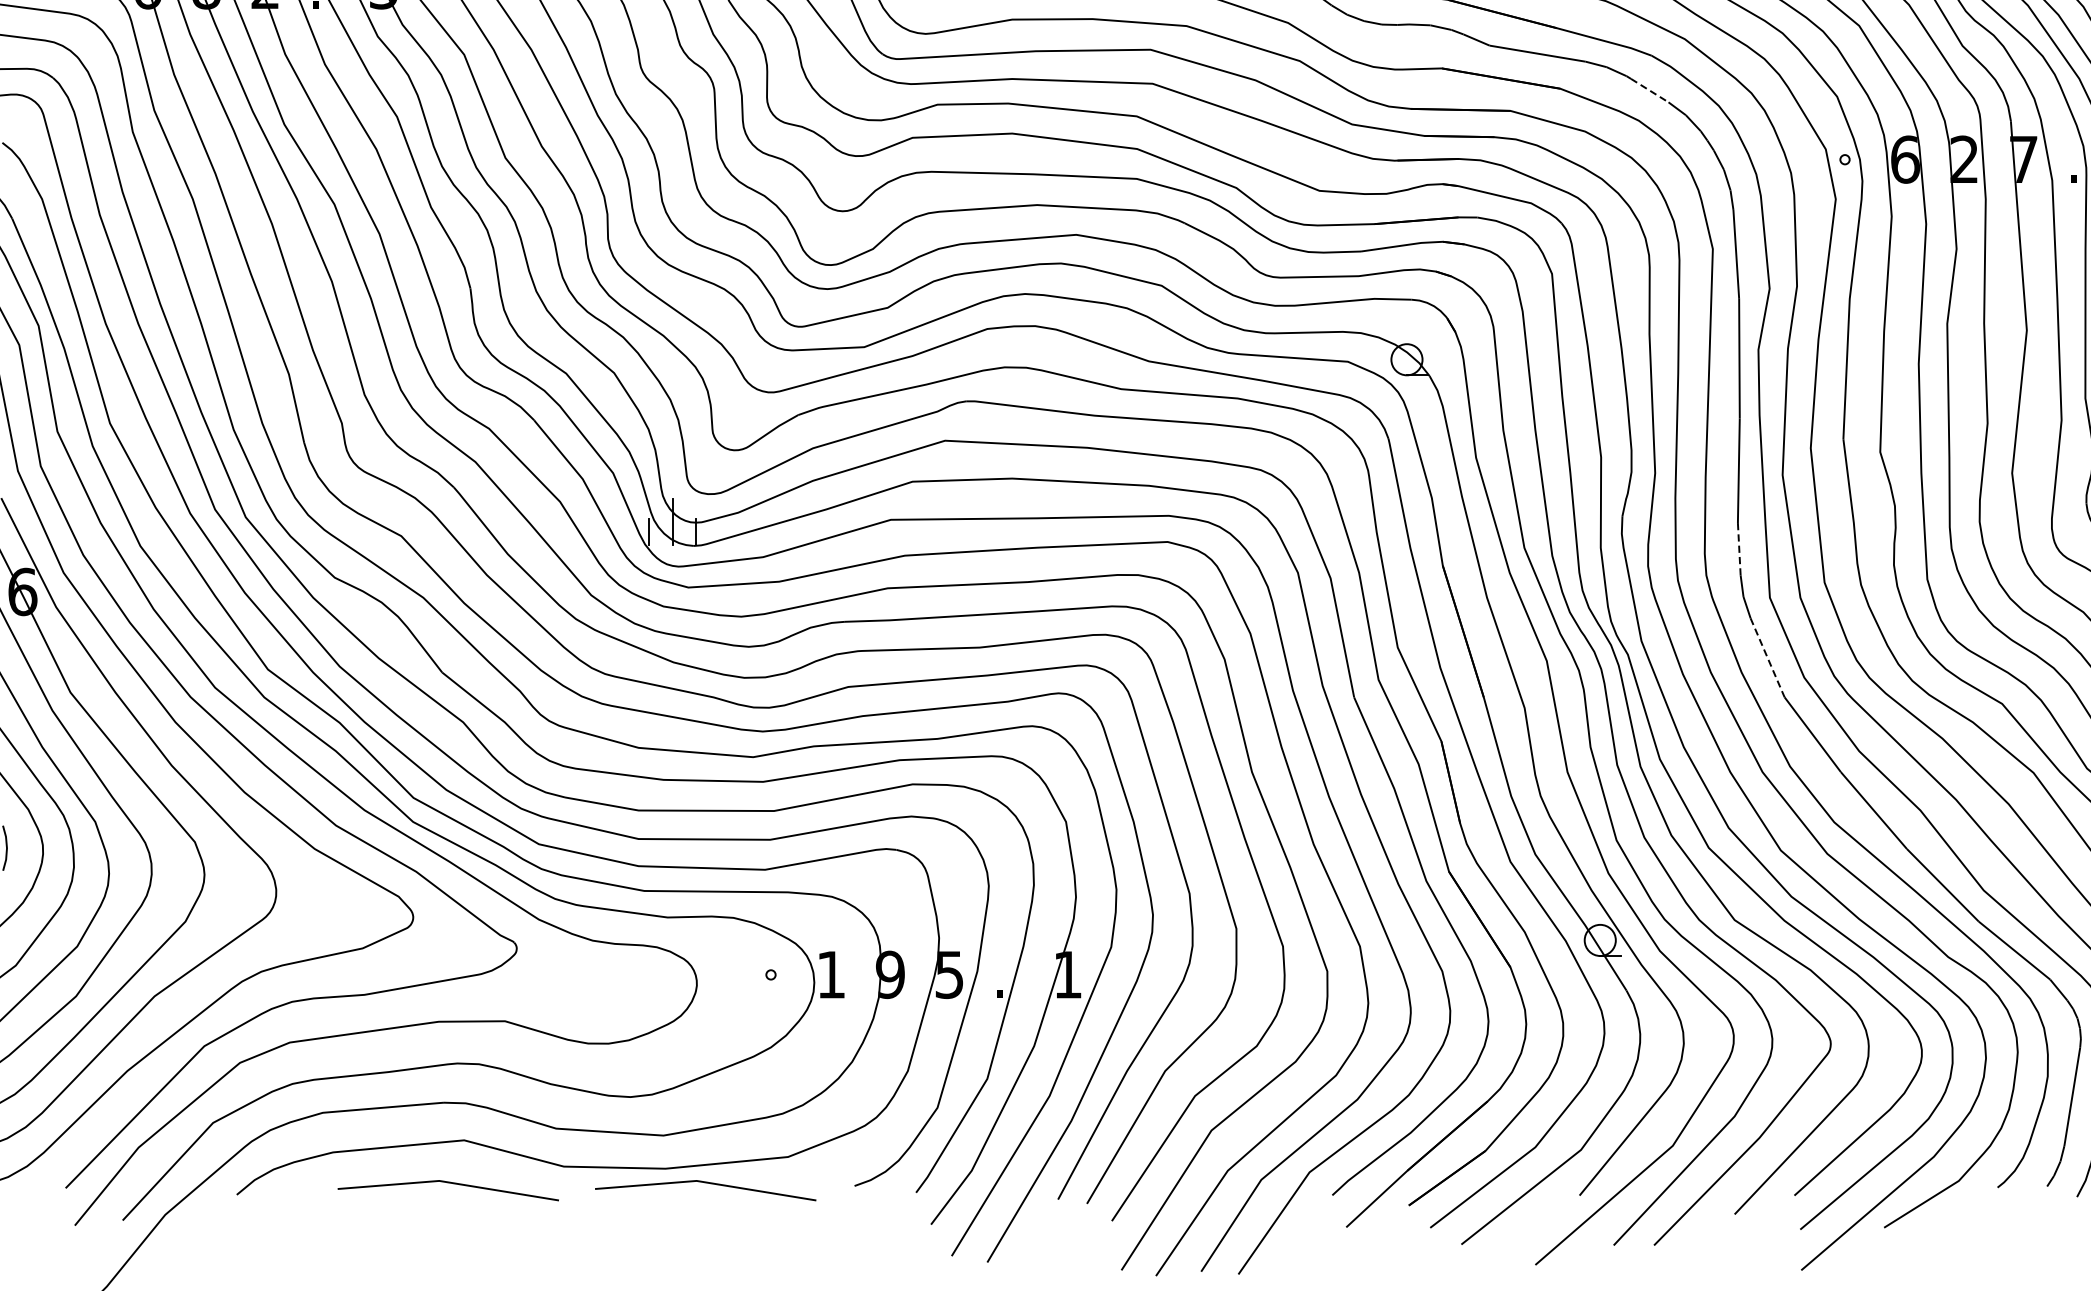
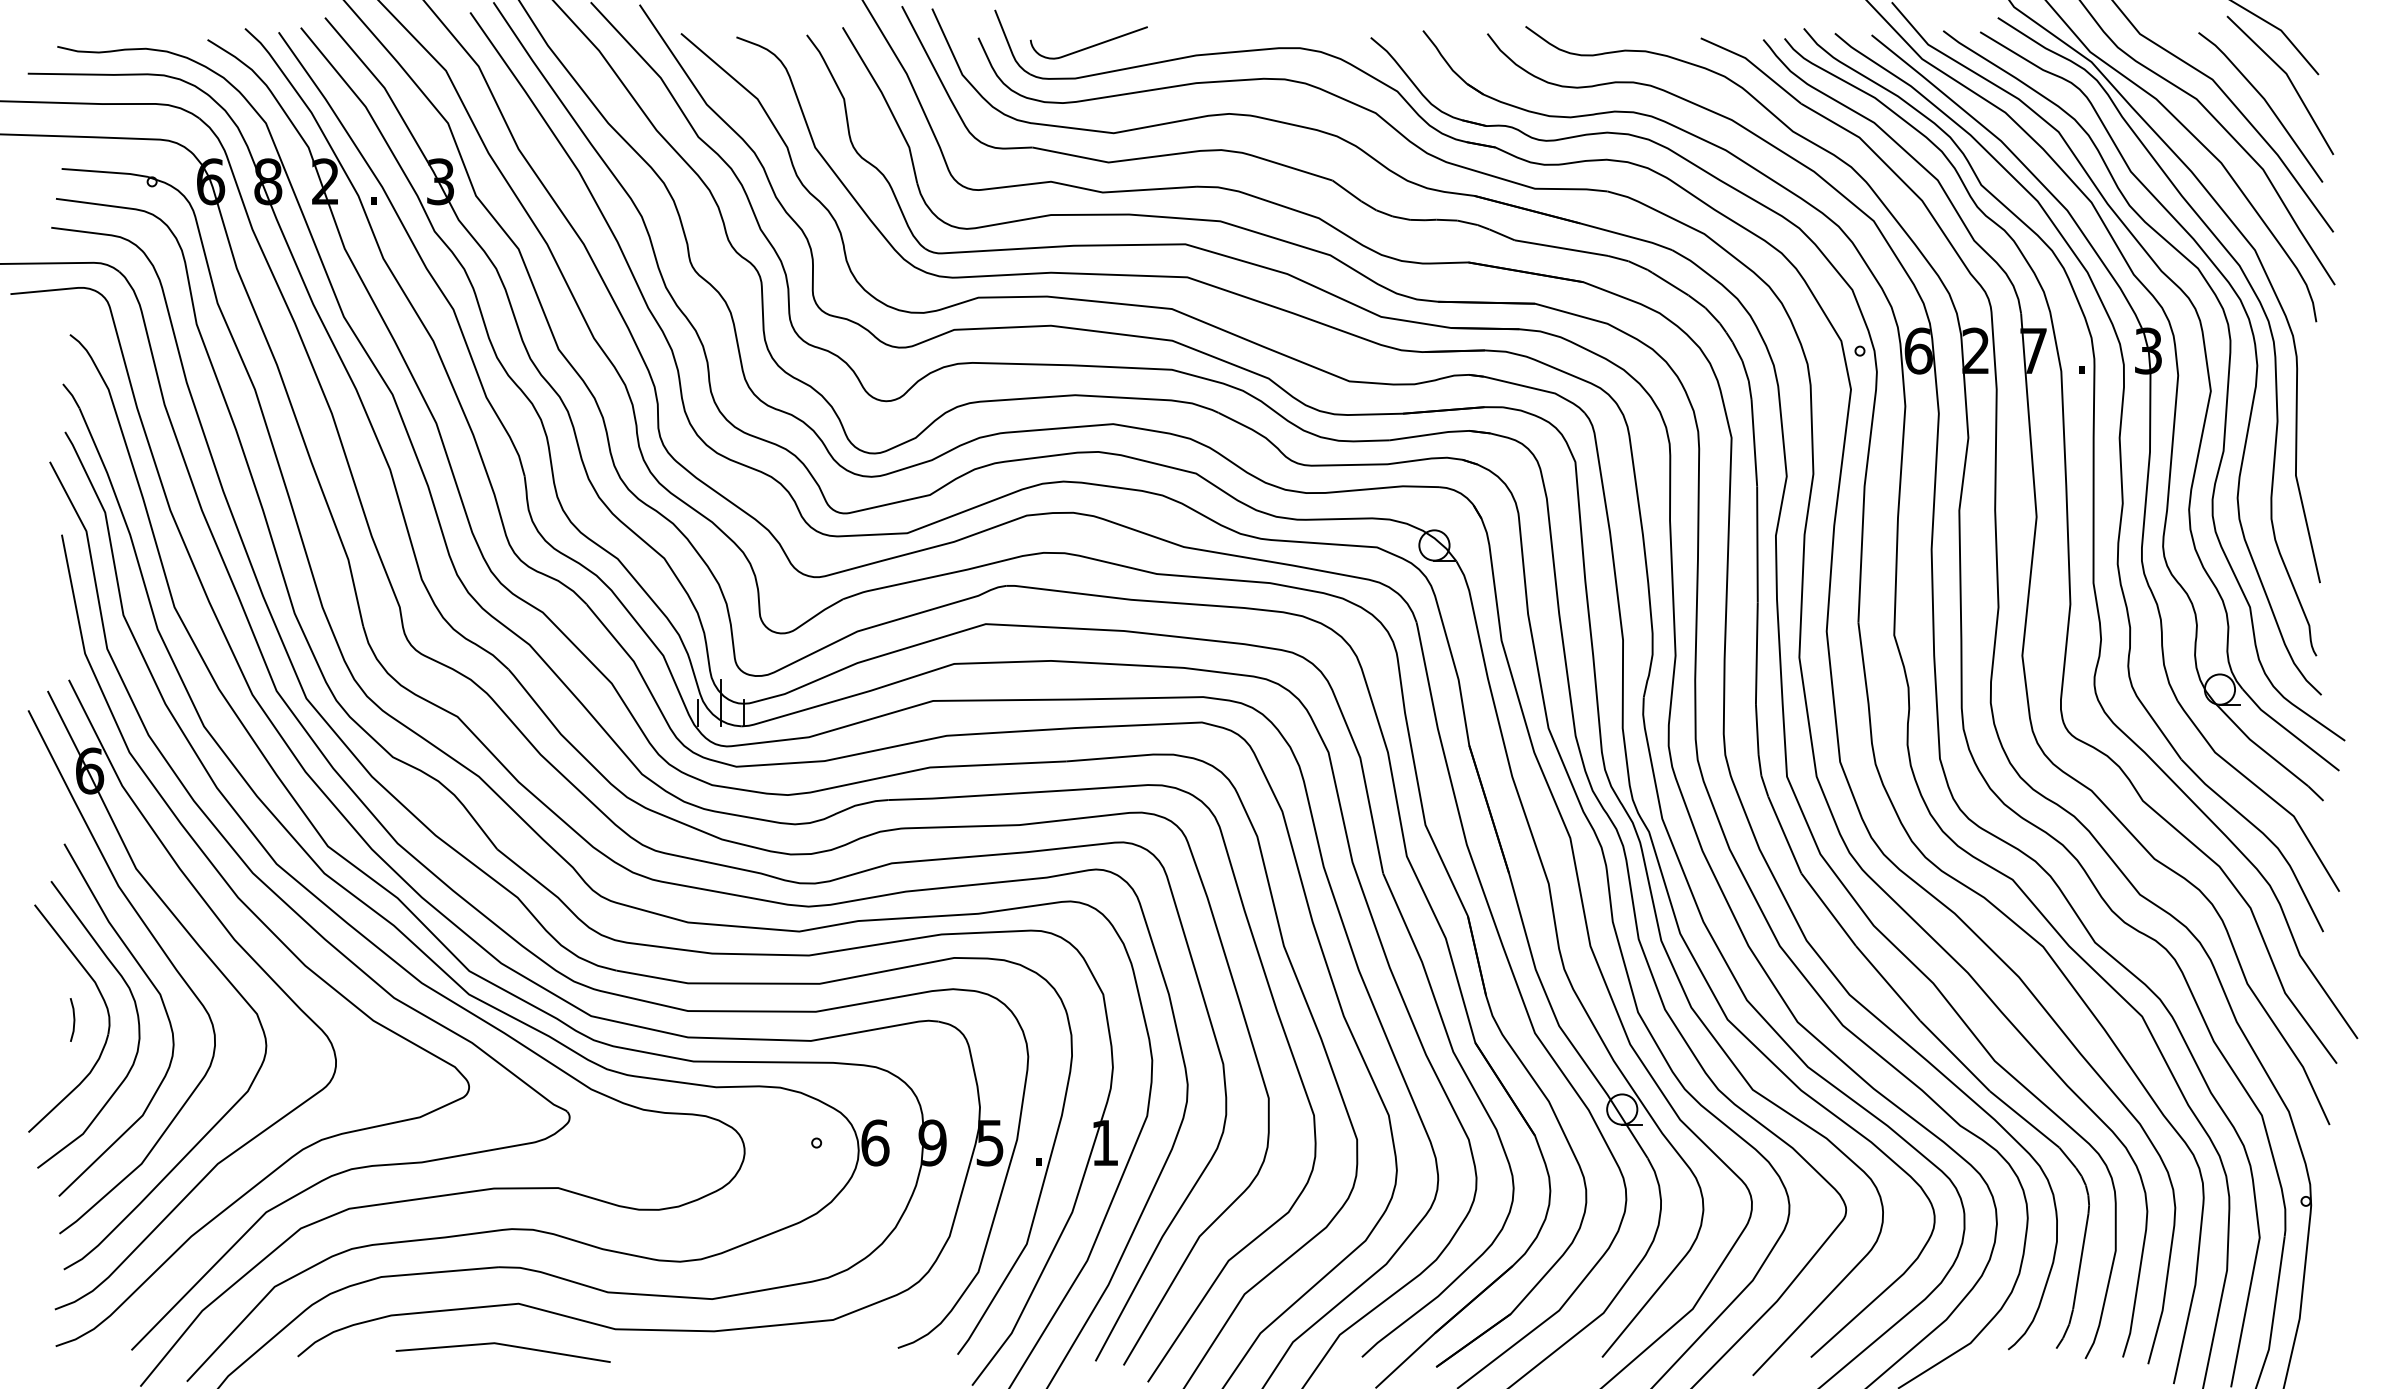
line: (1649, 91) -> (1670, 284), dashed -> solid
line: (1739, 550) -> (1757, 730), dashed -> solid
line: (1767, 658) -> (1784, 835), dashed -> solid
text: (831, 974) -> (875, 1142), 1 -> 6
line: (704, 1183) -> (752, 1345), removed

